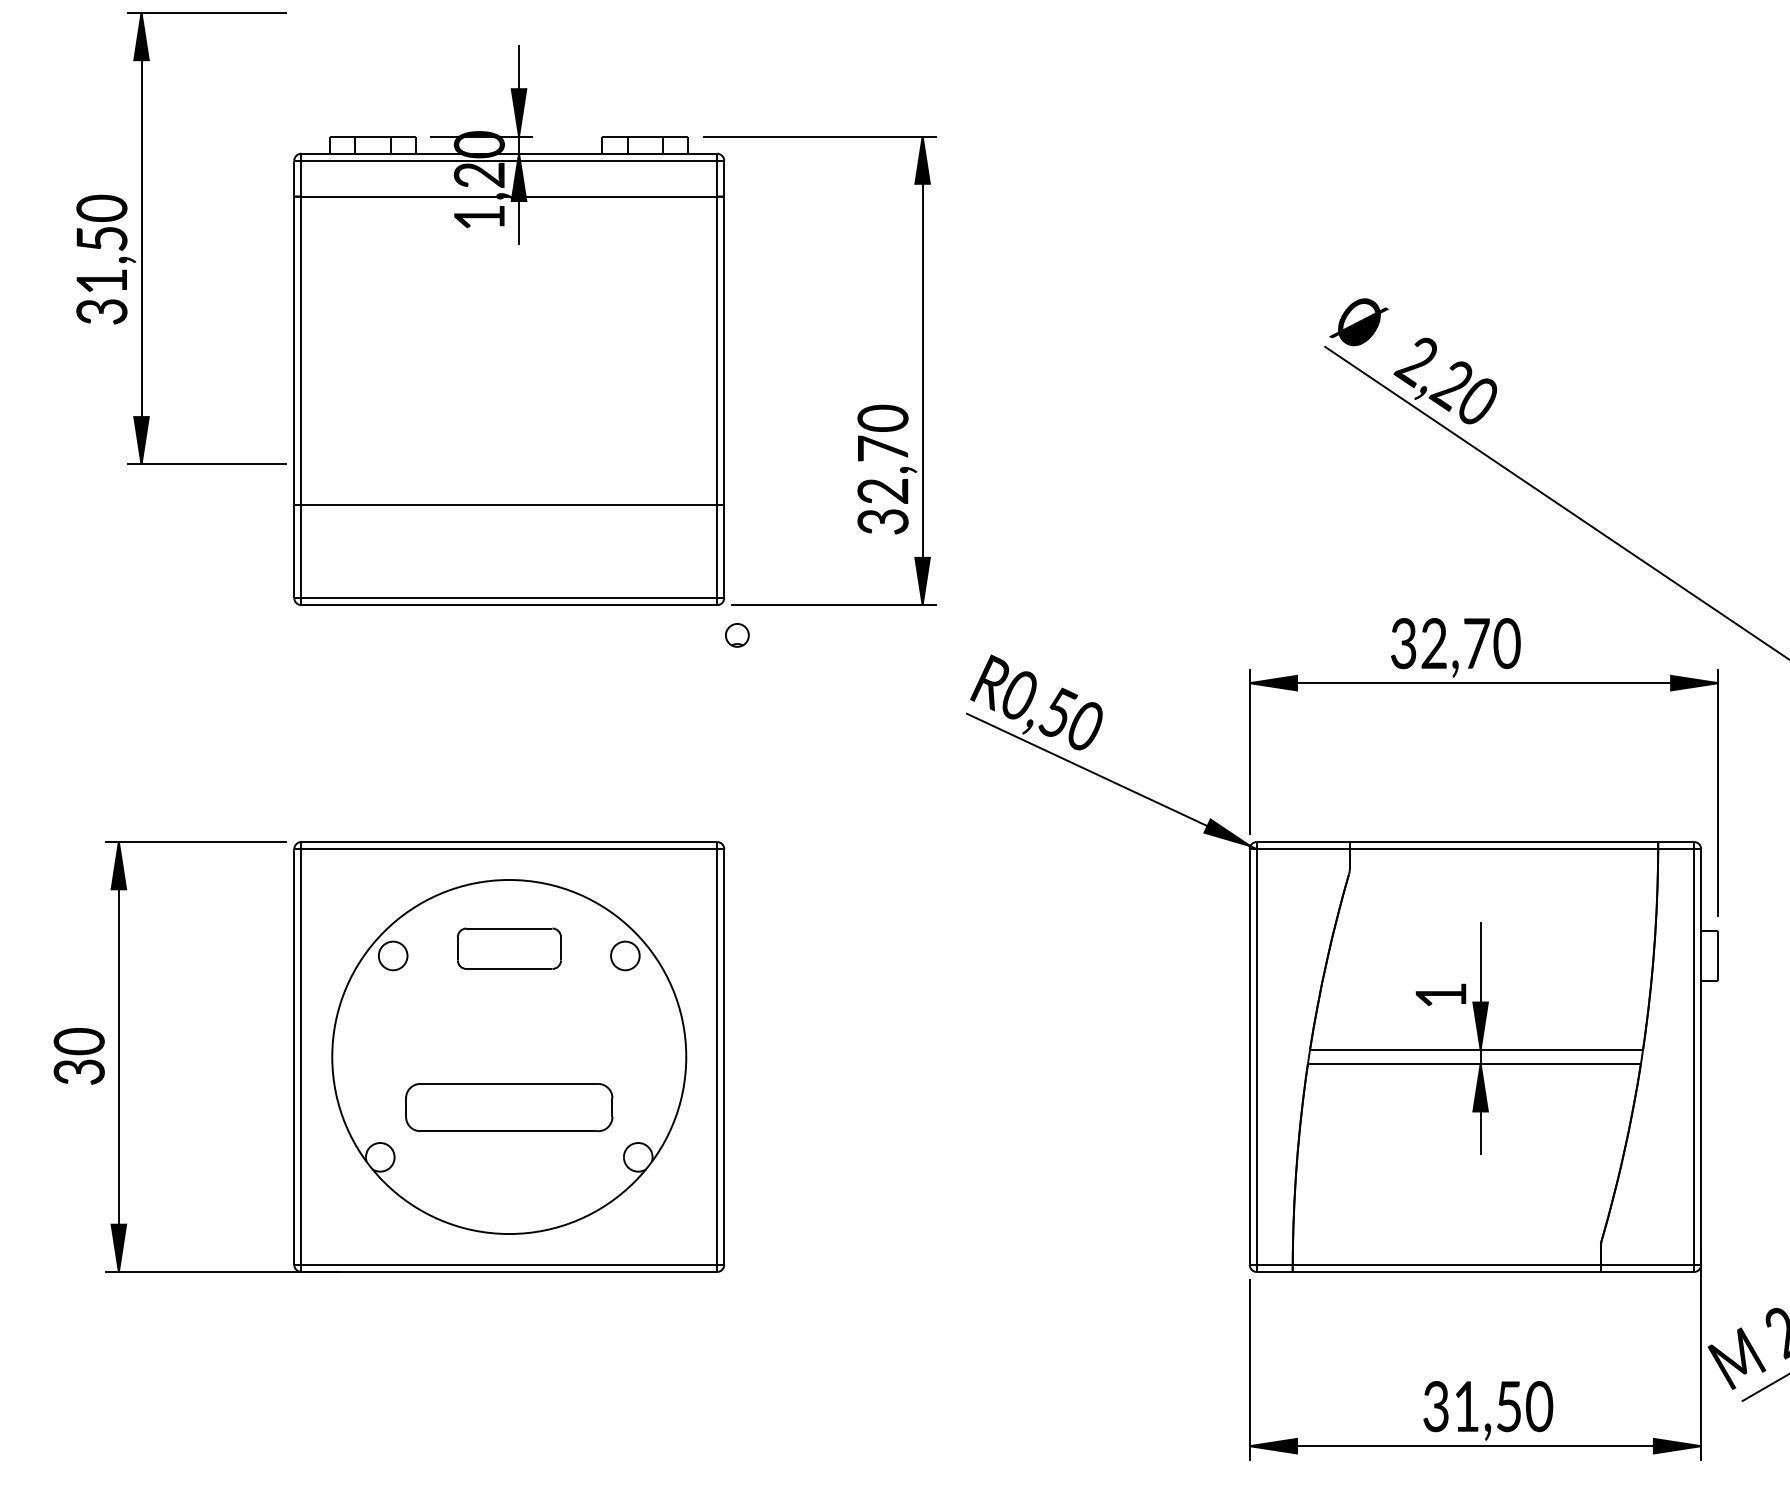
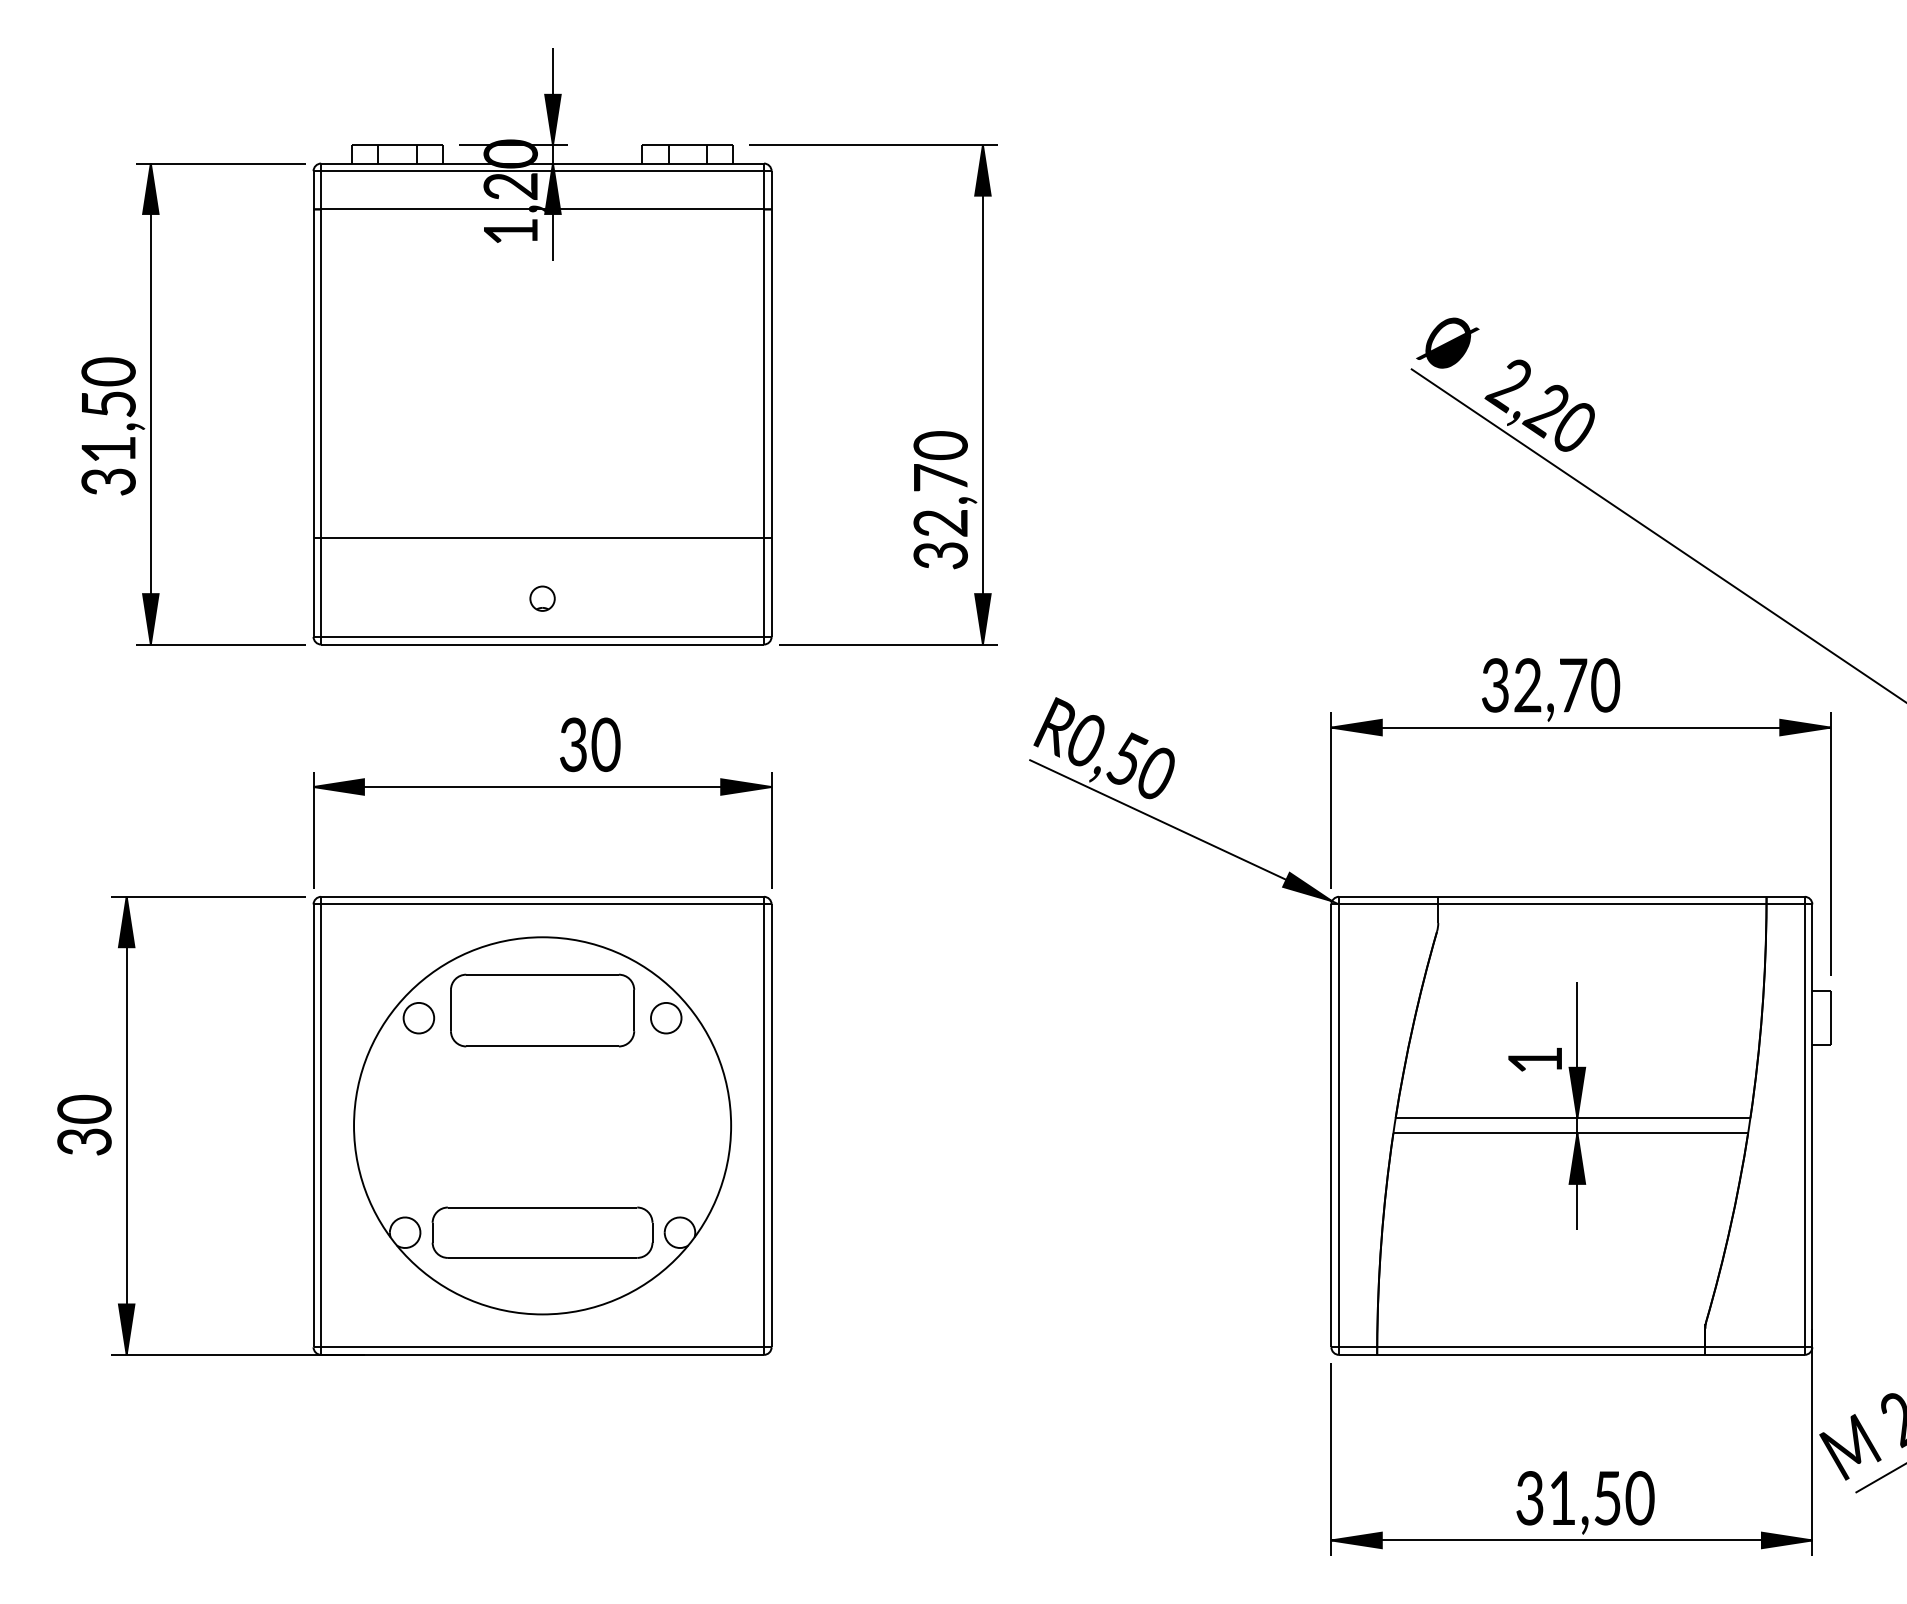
part: (142, 239) -> (151, 404), moved
part: (737, 635) -> (542, 598), moved
part: (509, 739) -> (542, 787), added
part: (509, 948) -> (542, 1010), size x1.67
part: (509, 1107) -> (542, 1232), moved

